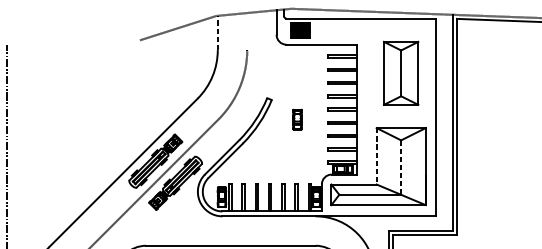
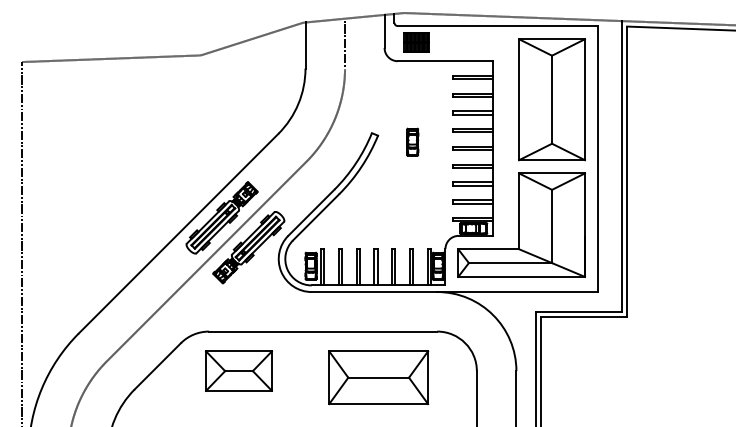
line: (247, 31) -> (345, 43), added
line: (217, 32) -> (305, 45), dashed -> solid
line: (73, 42) -> (111, 58), added
part: (400, 73) -> (551, 99), size x1.43
part: (297, 119) -> (412, 141), moved
line: (376, 156) -> (519, 211), dashed -> solid
line: (401, 167) -> (552, 226), dashed -> solid

